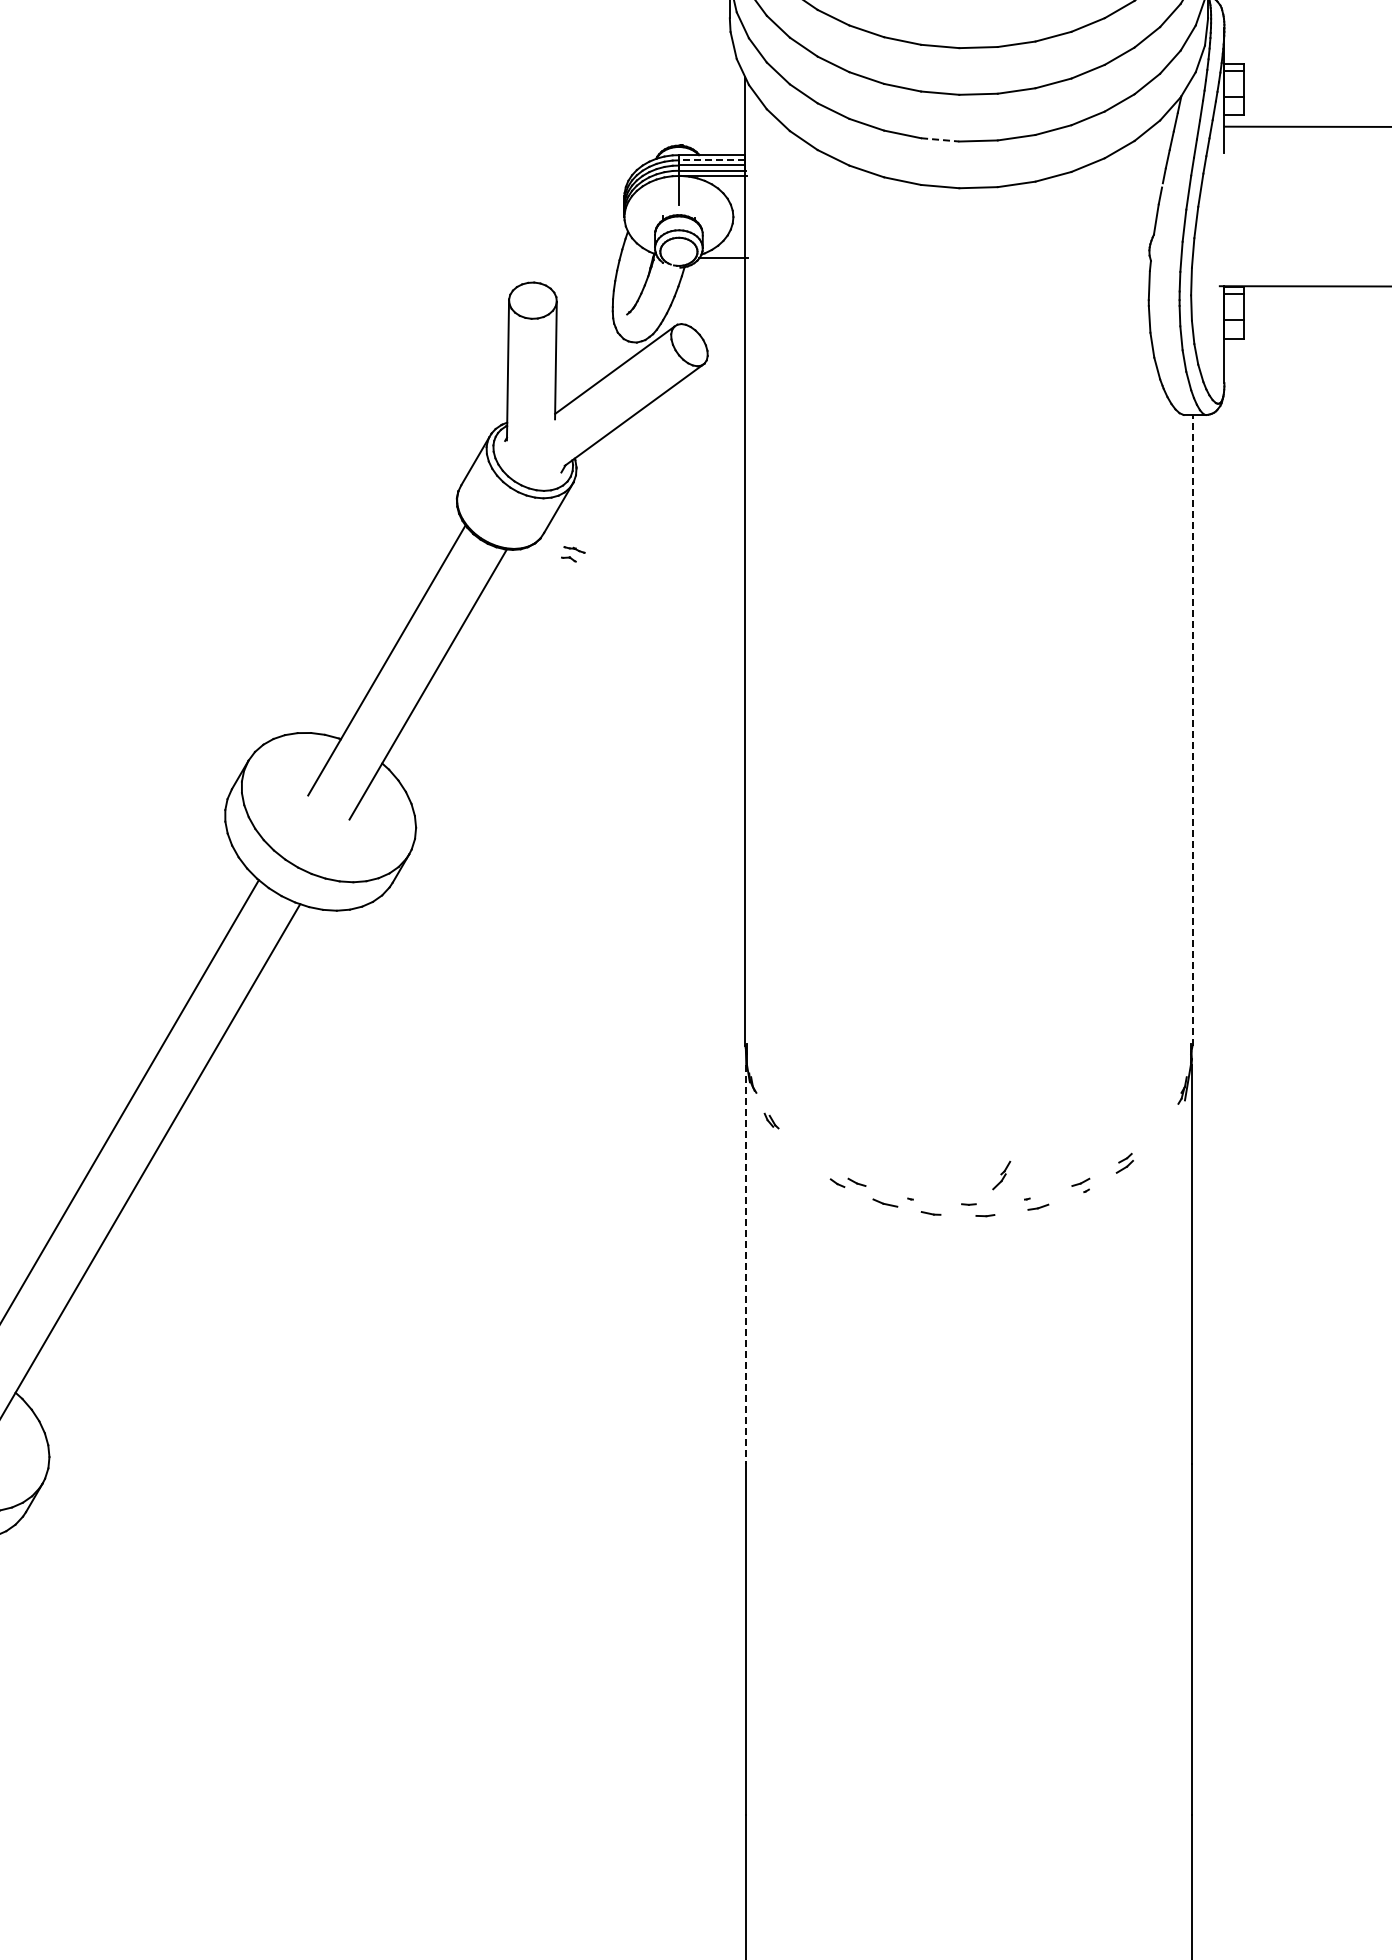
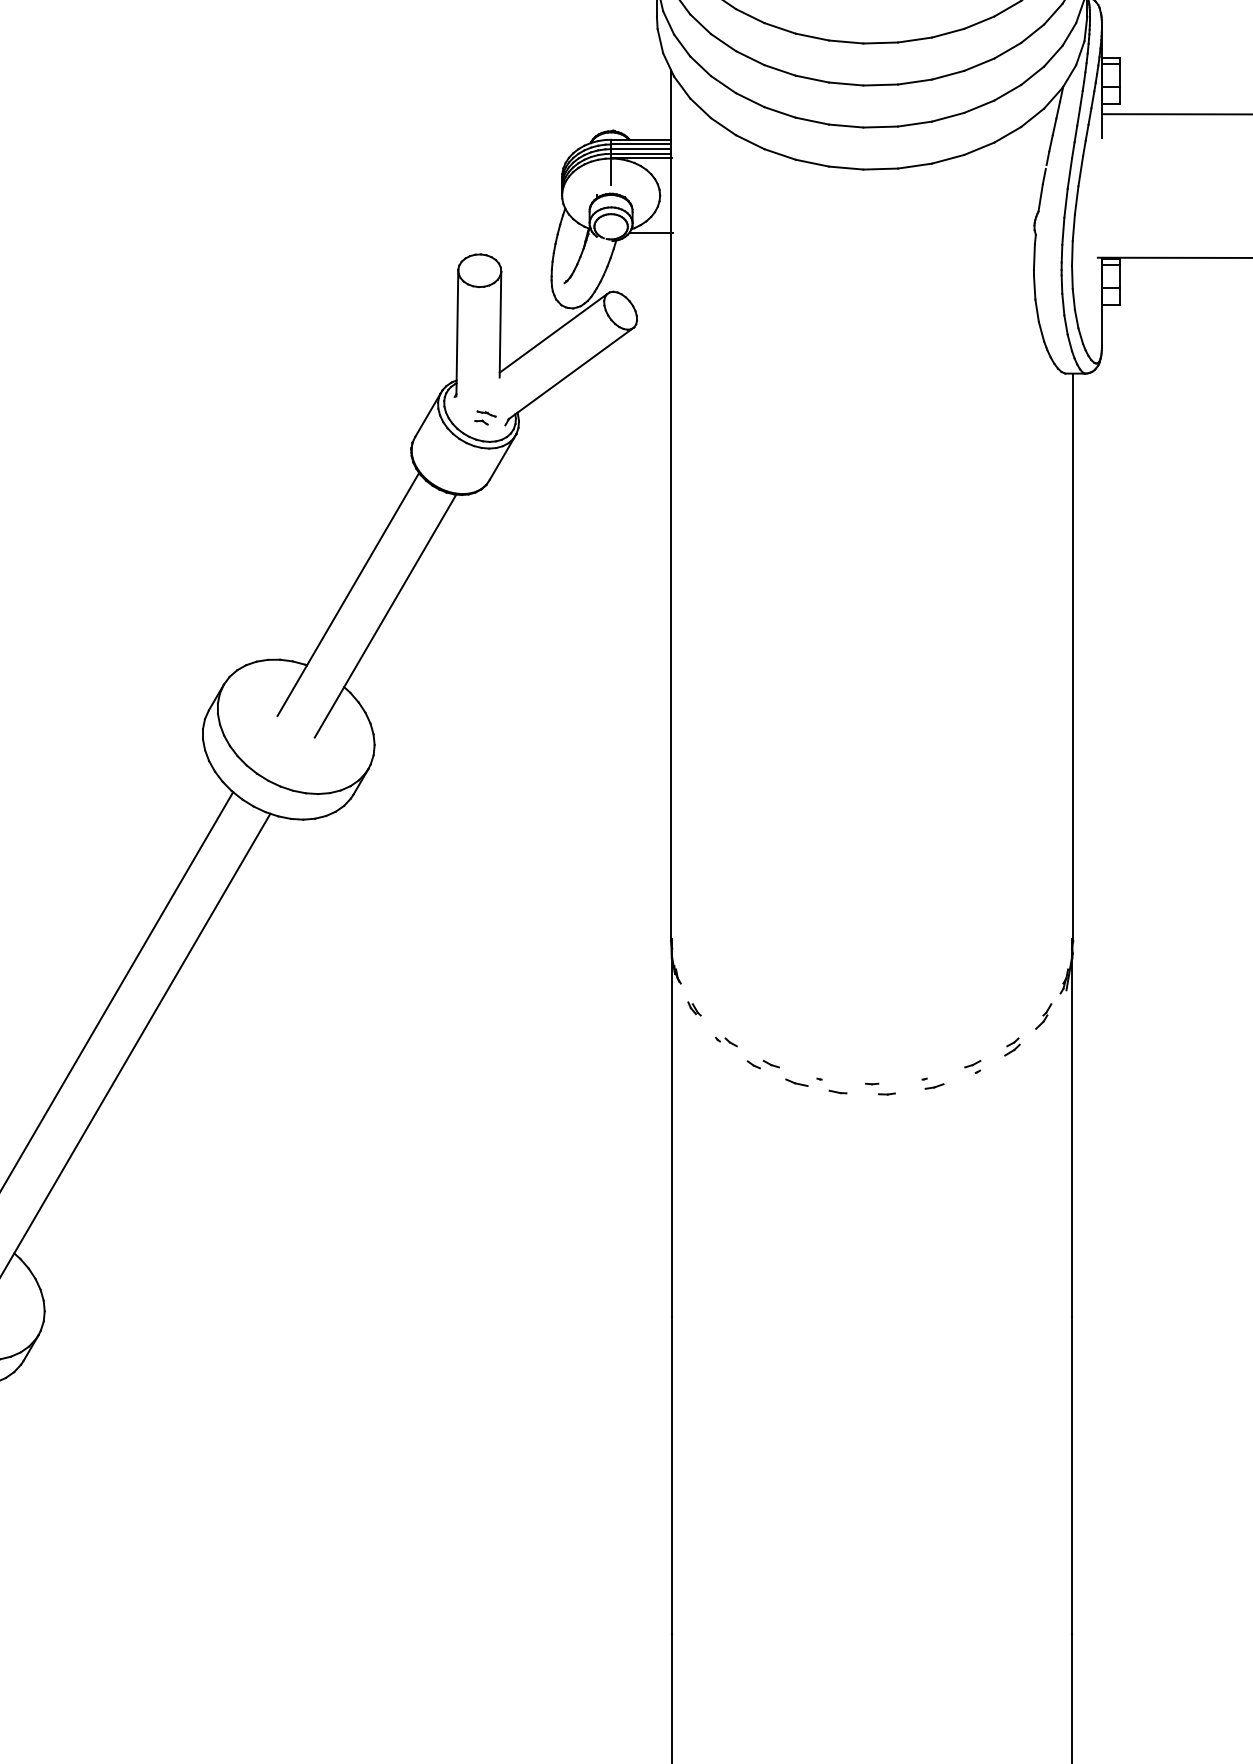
line: (940, 139) -> (846, 125), dashed -> solid
line: (711, 160) -> (640, 144), dashed -> solid
part: (573, 554) -> (485, 418), moved
line: (1192, 729) -> (1073, 656), dashed -> solid
part: (806, 1157) -> (725, 1041), added
part: (1001, 1175) -> (1043, 1016), moved
line: (746, 1264) -> (671, 1137), dashed -> solid

